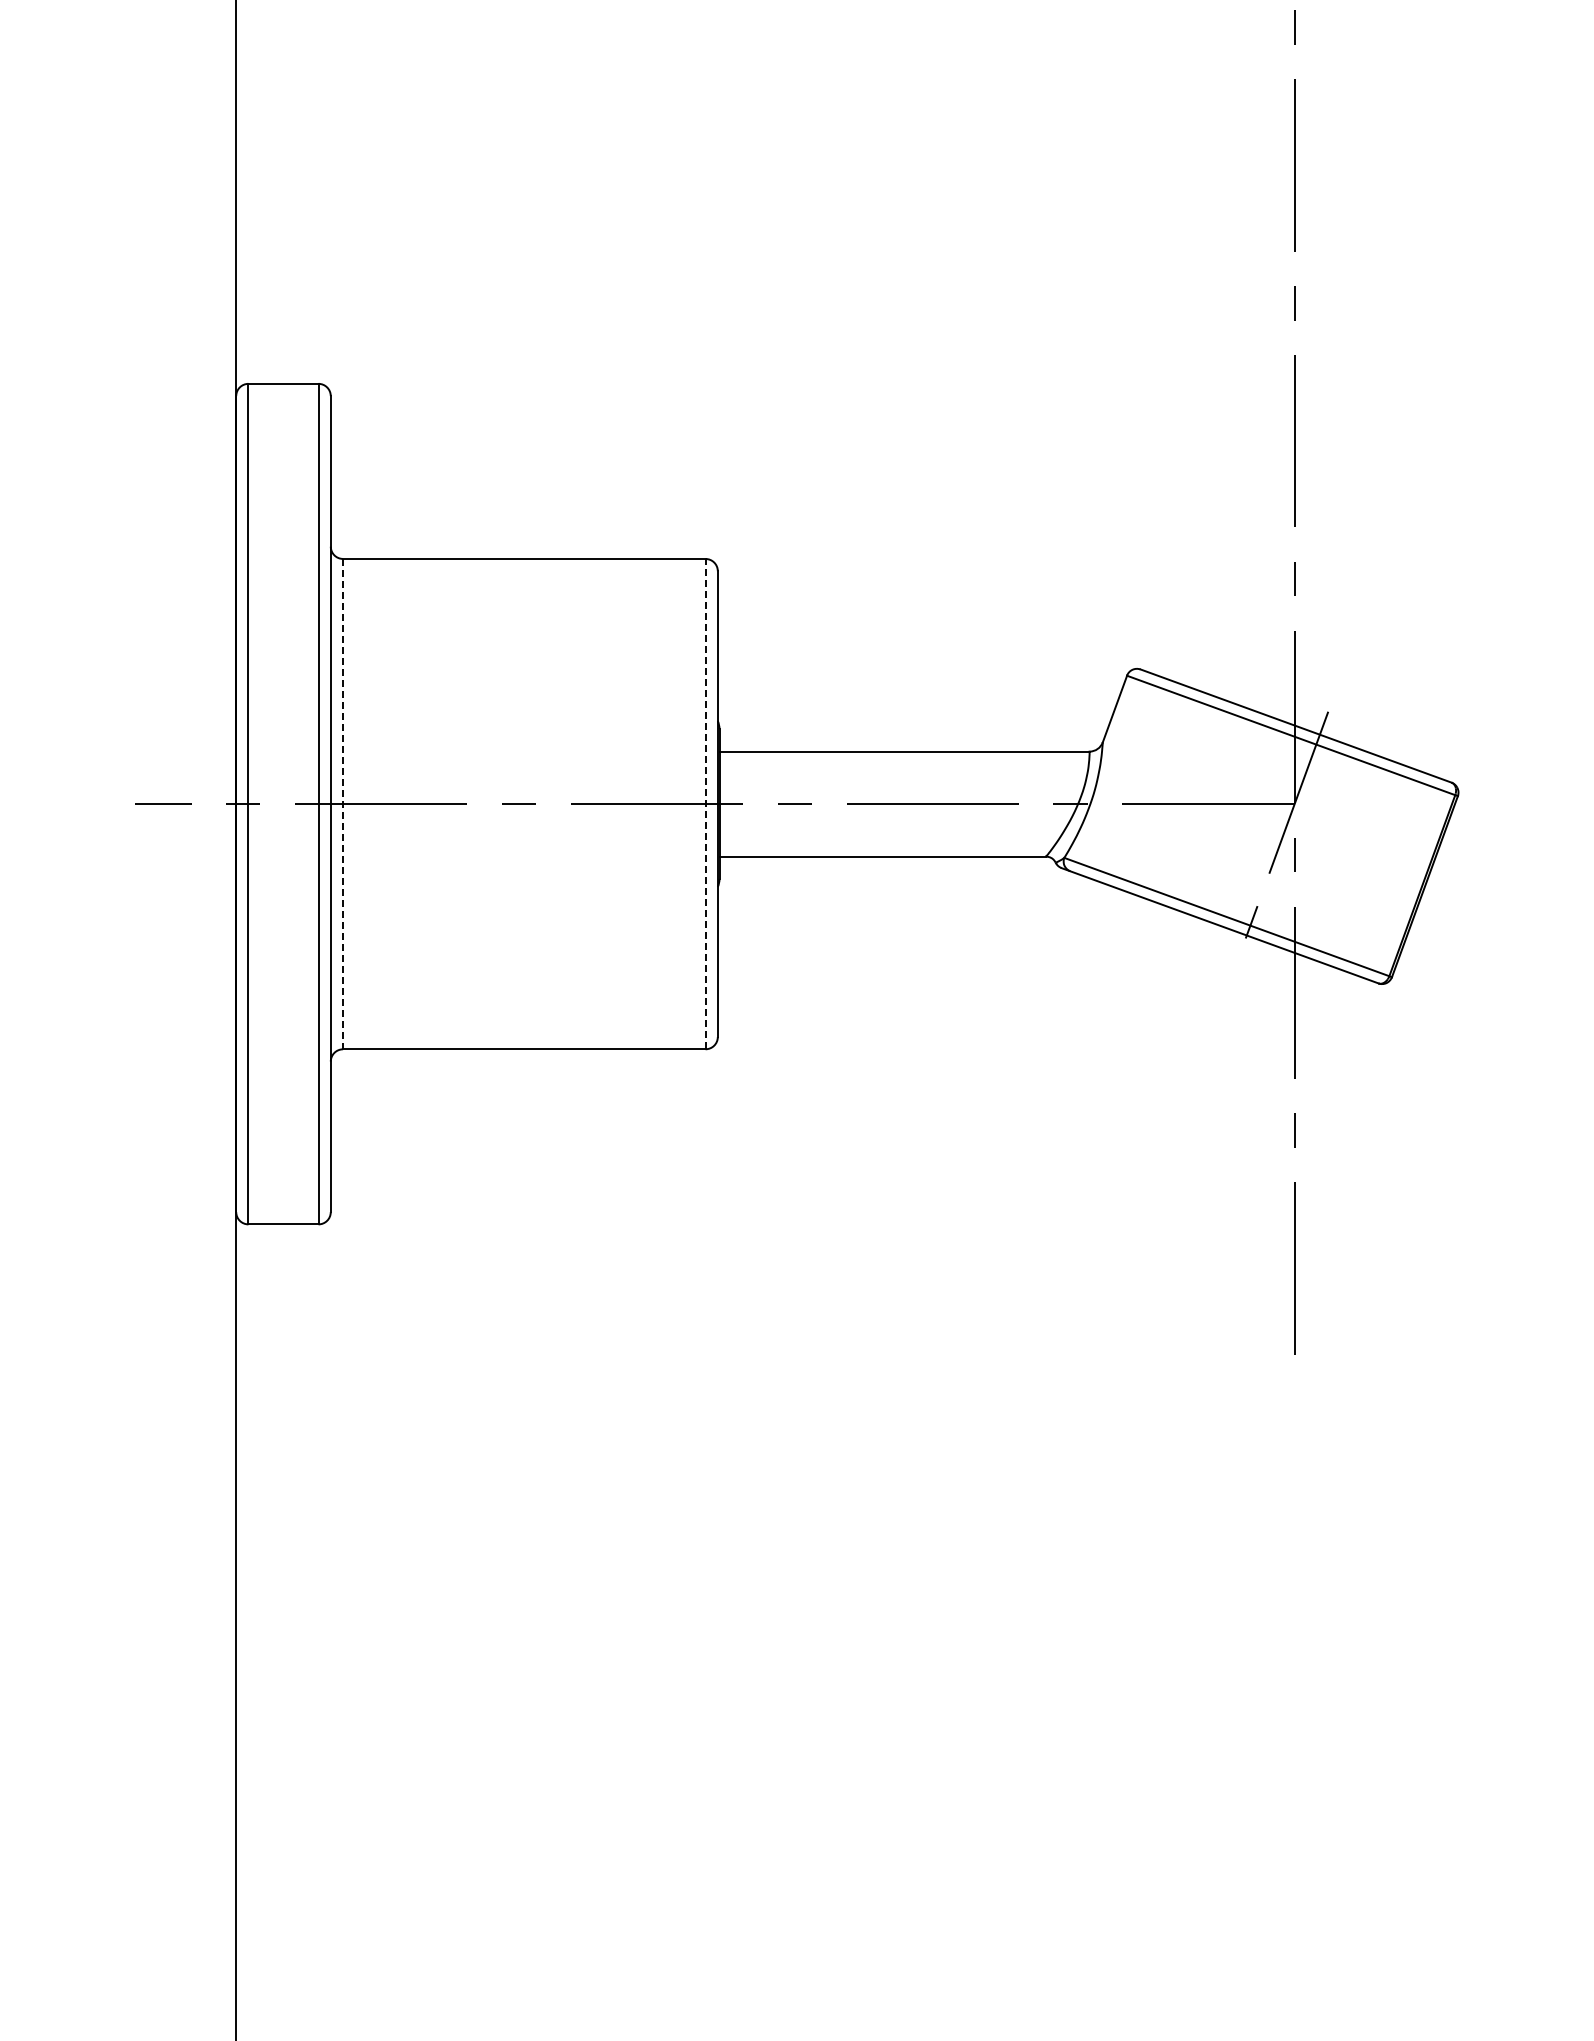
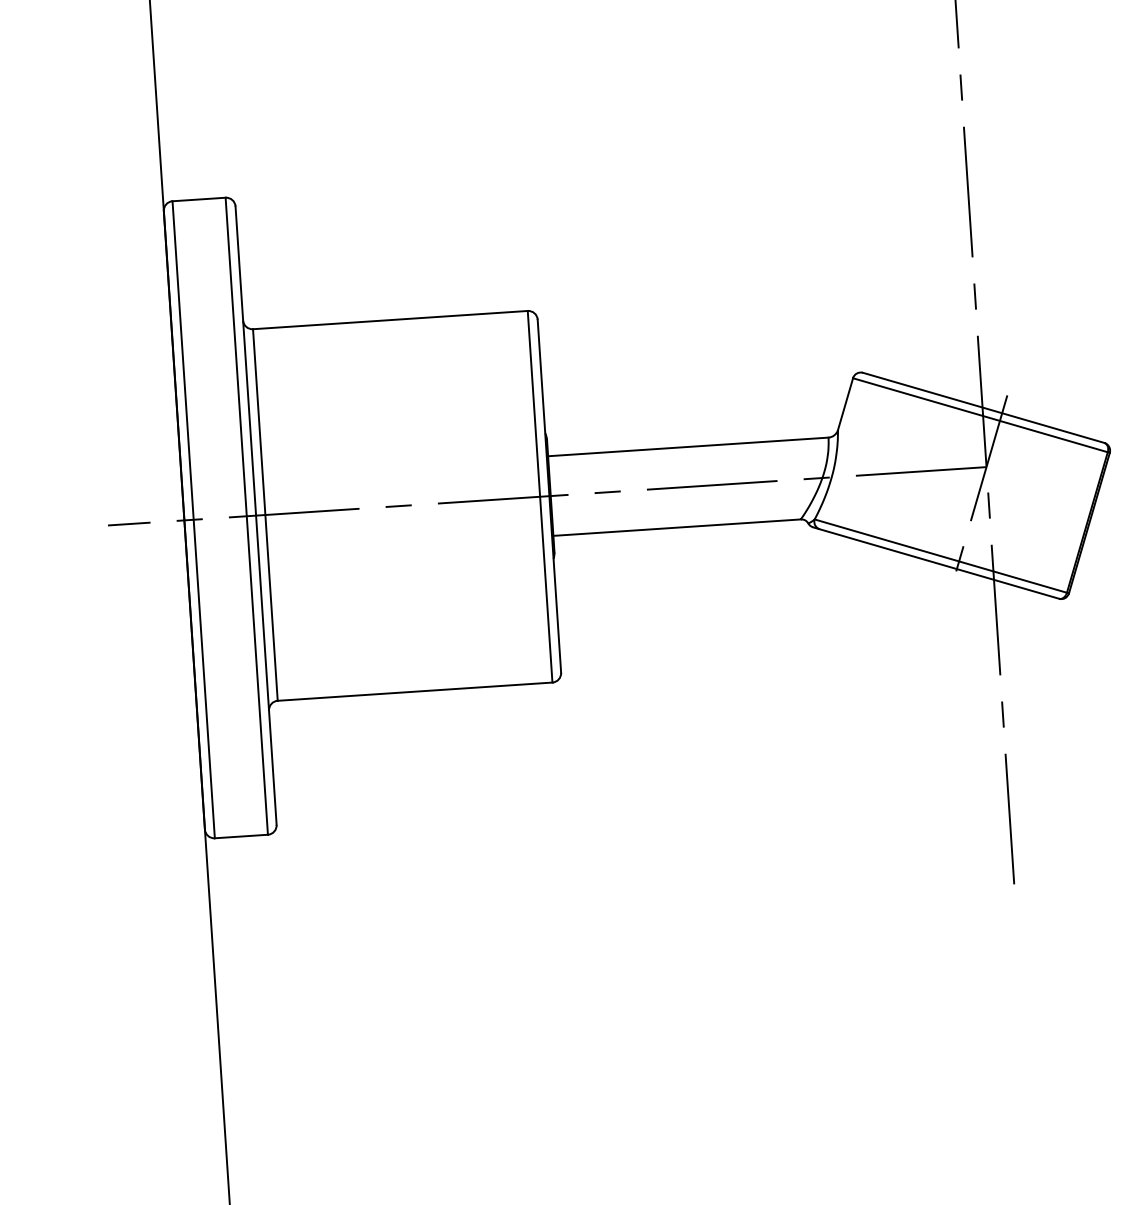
line: (705, 803) -> (540, 496), dashed -> solid
line: (343, 804) -> (265, 515), dashed -> solid

